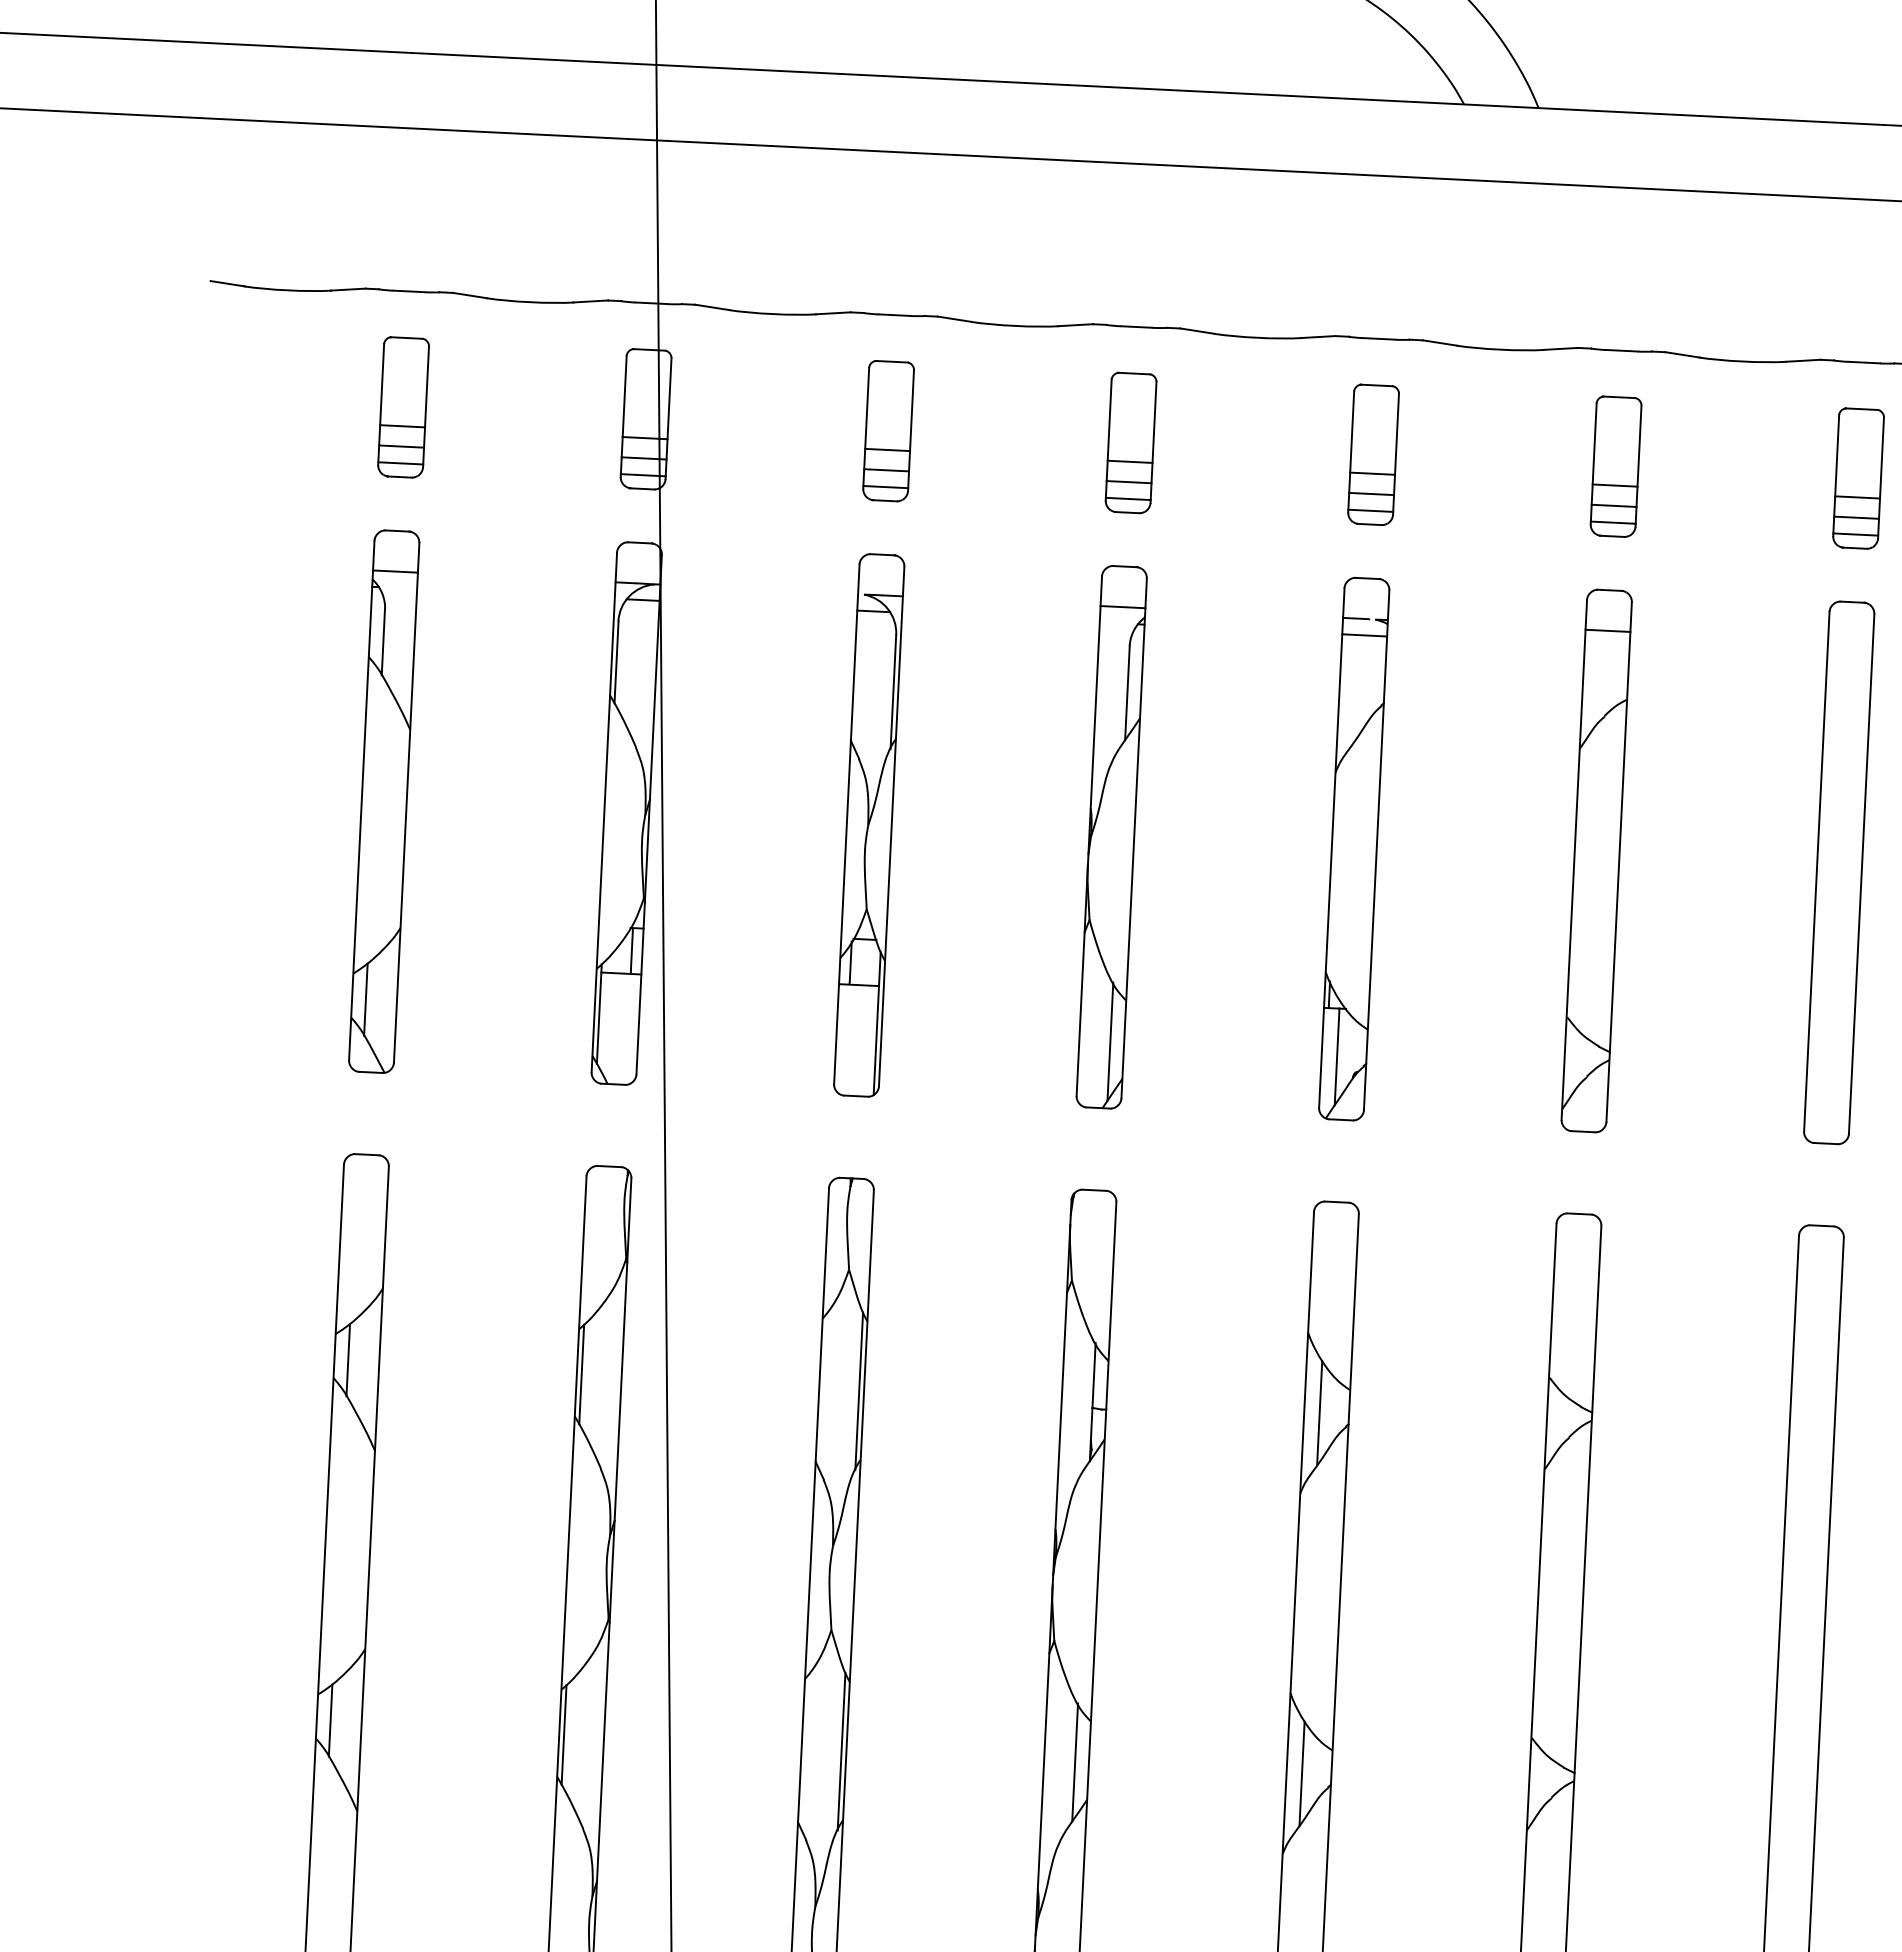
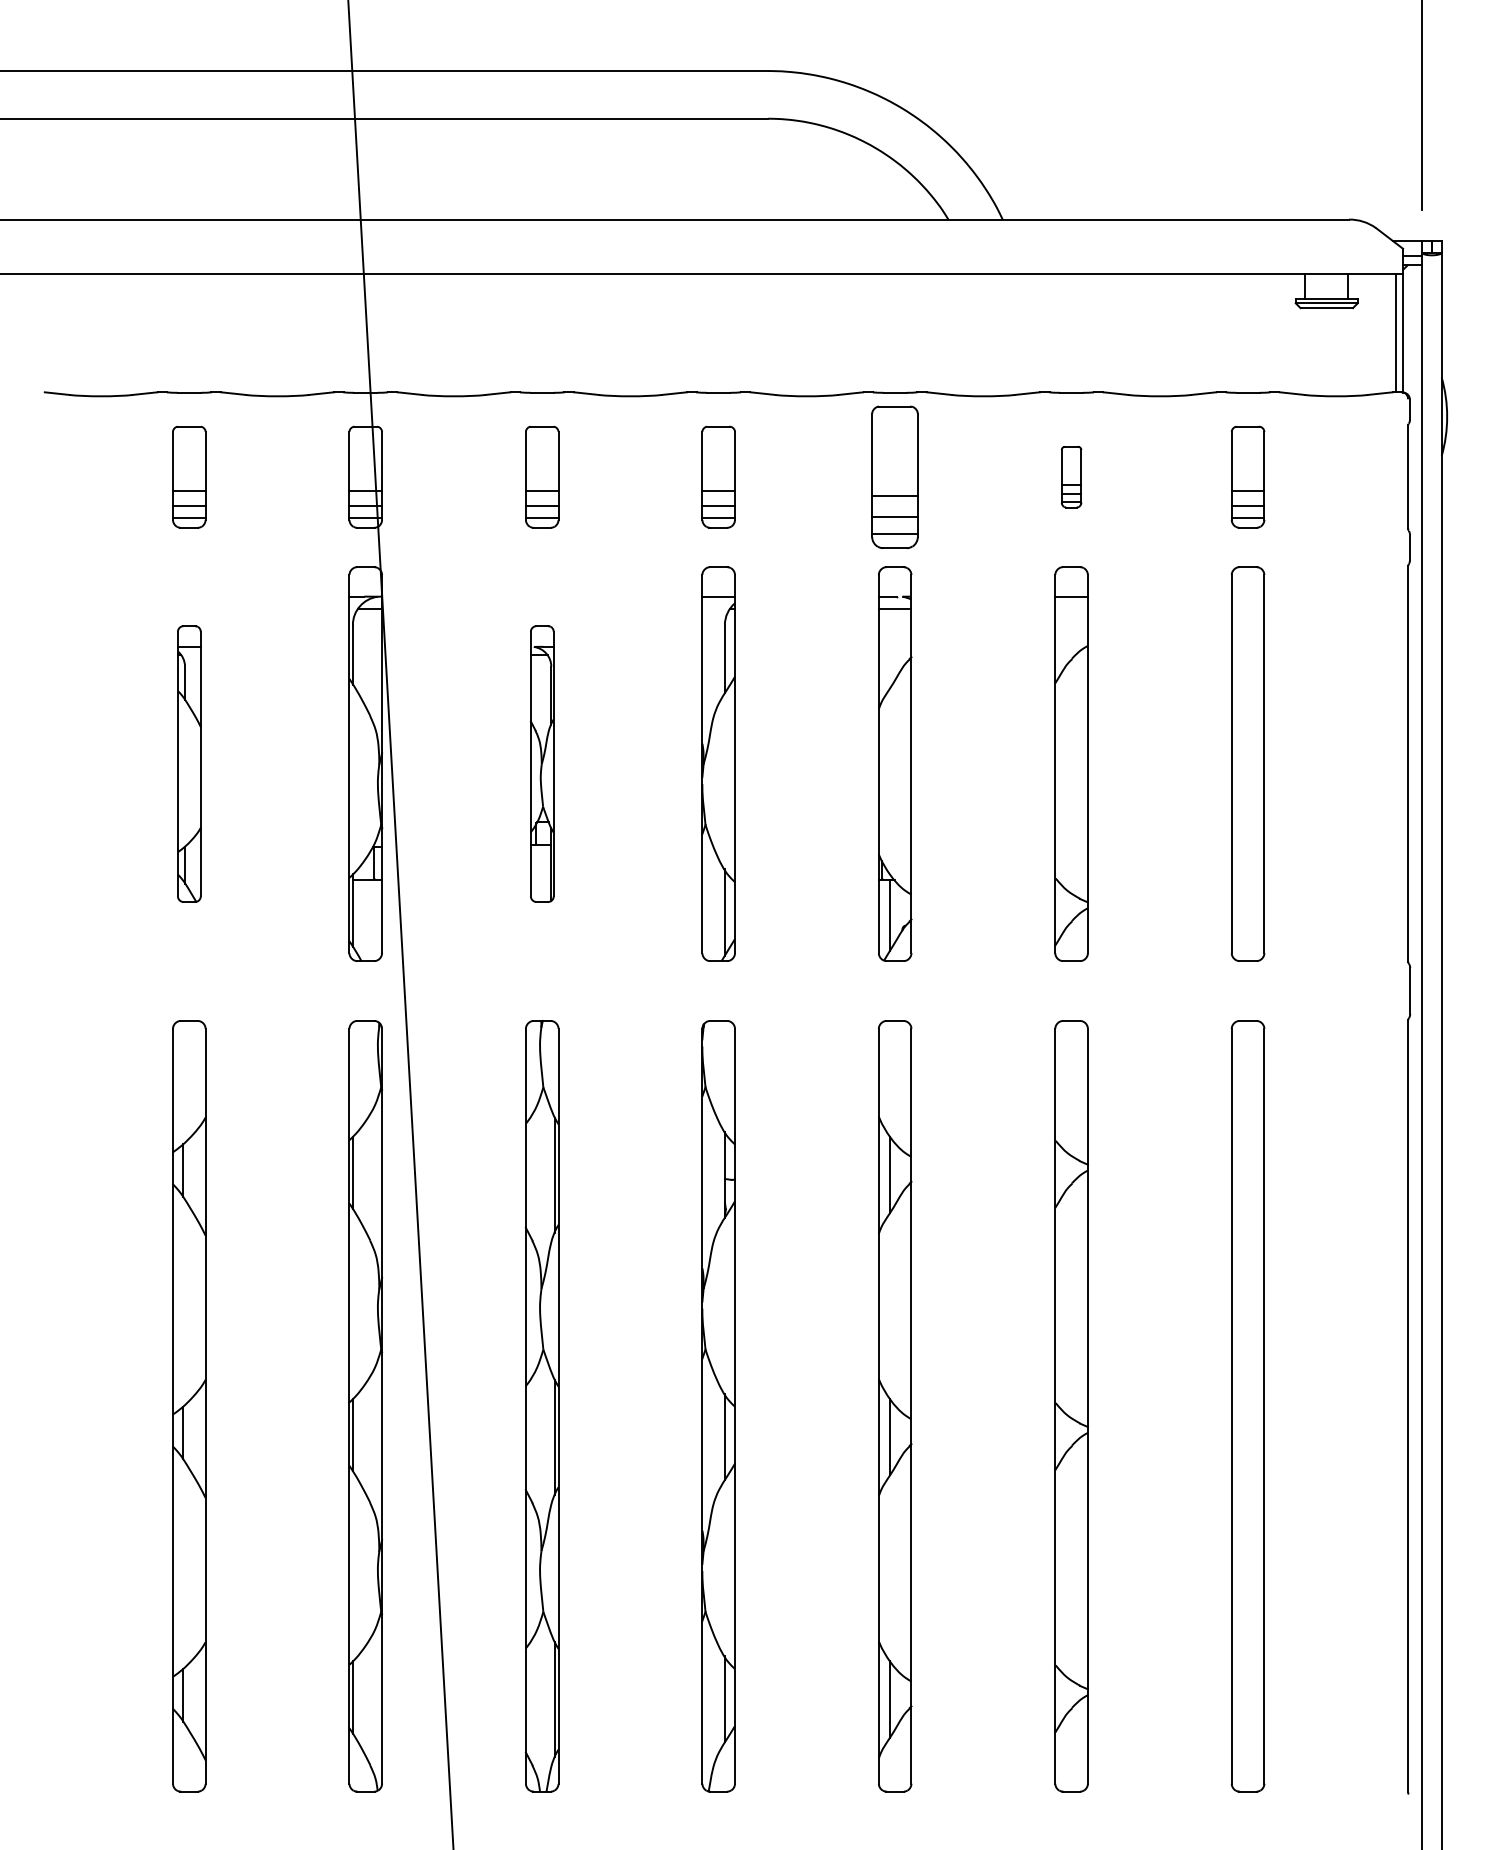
part: (1374, 453) -> (895, 476), size x1.4
part: (1615, 465) -> (1071, 476), size x0.6
part: (384, 800) -> (189, 763), size x0.7
part: (869, 824) -> (542, 763), size x0.7

